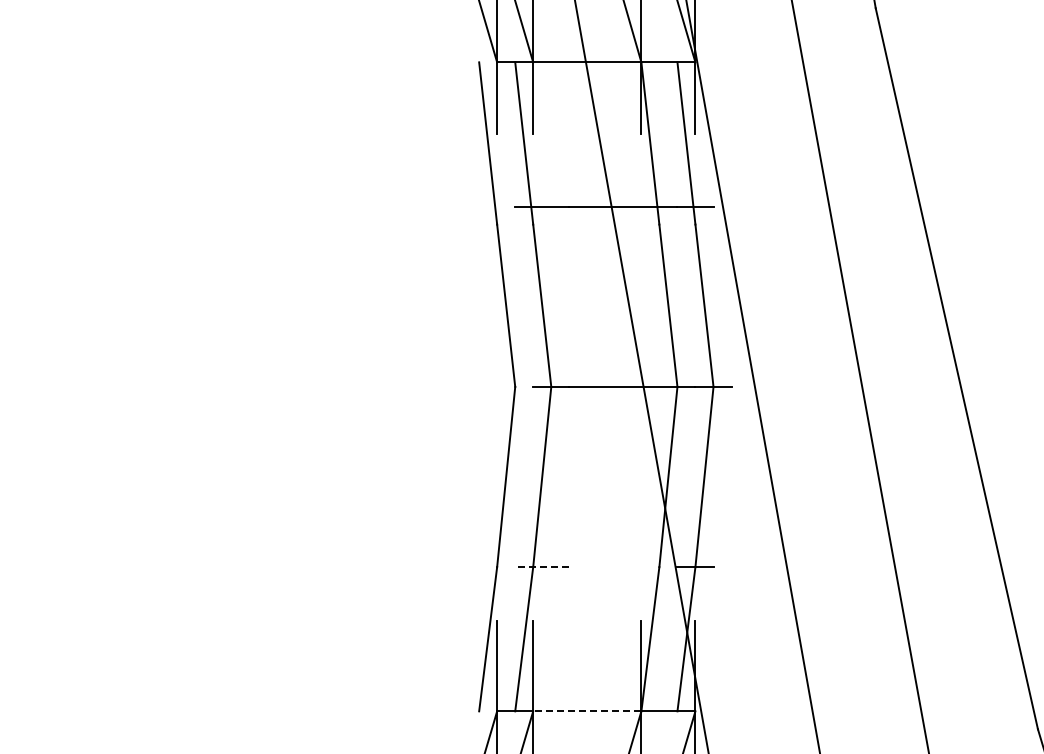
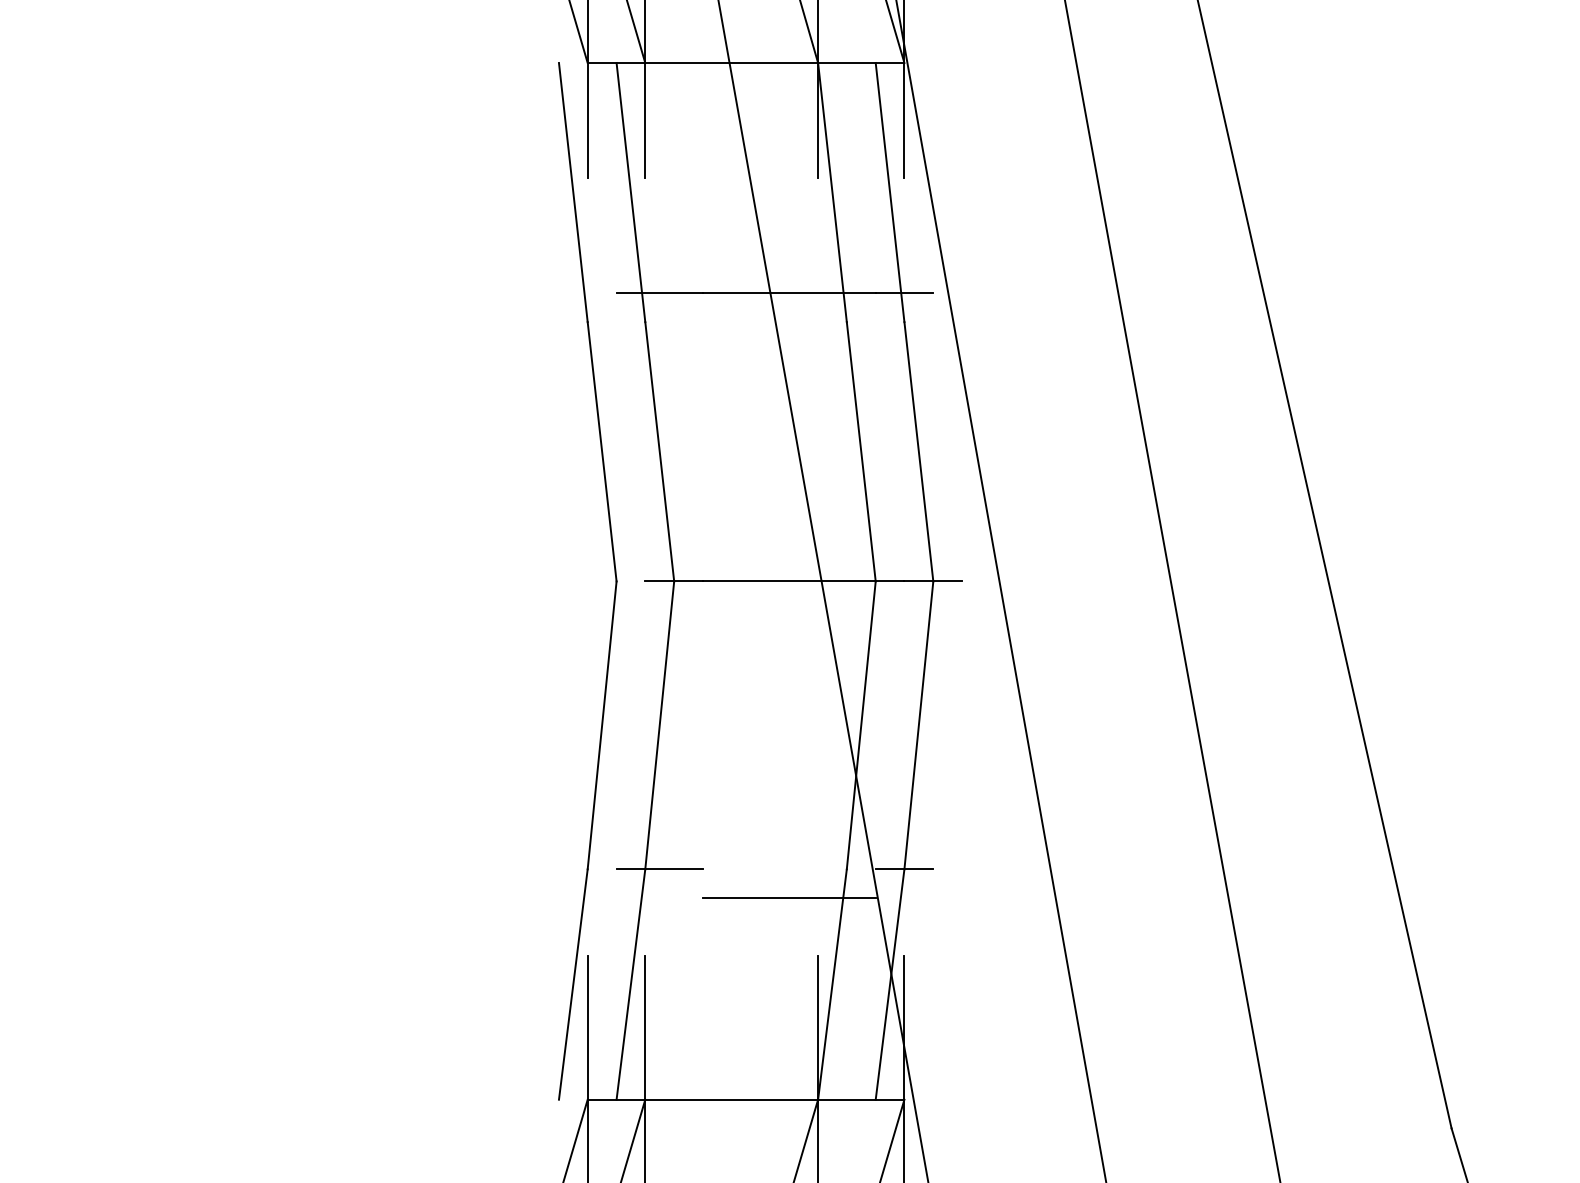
line: (541, 567) -> (658, 869), dashed -> solid
line: (623, 585) -> (789, 898), added
line: (586, 711) -> (730, 1099), dashed -> solid

